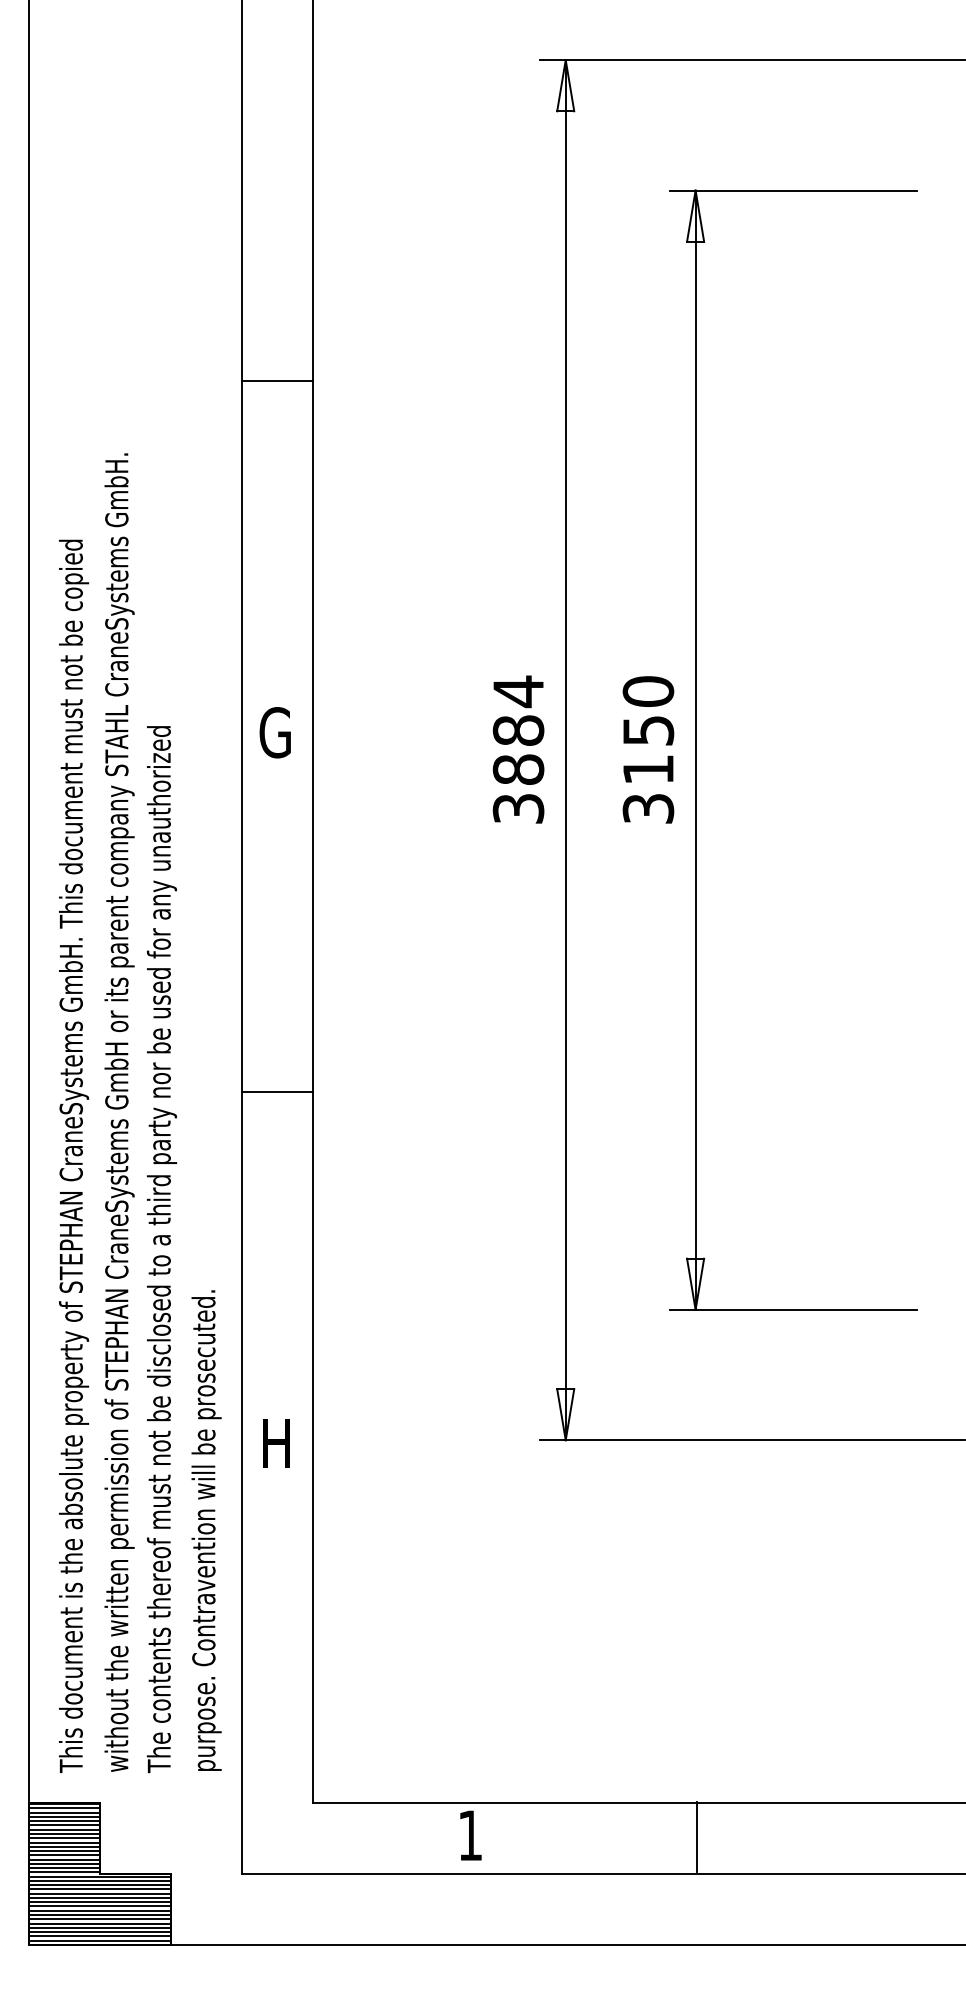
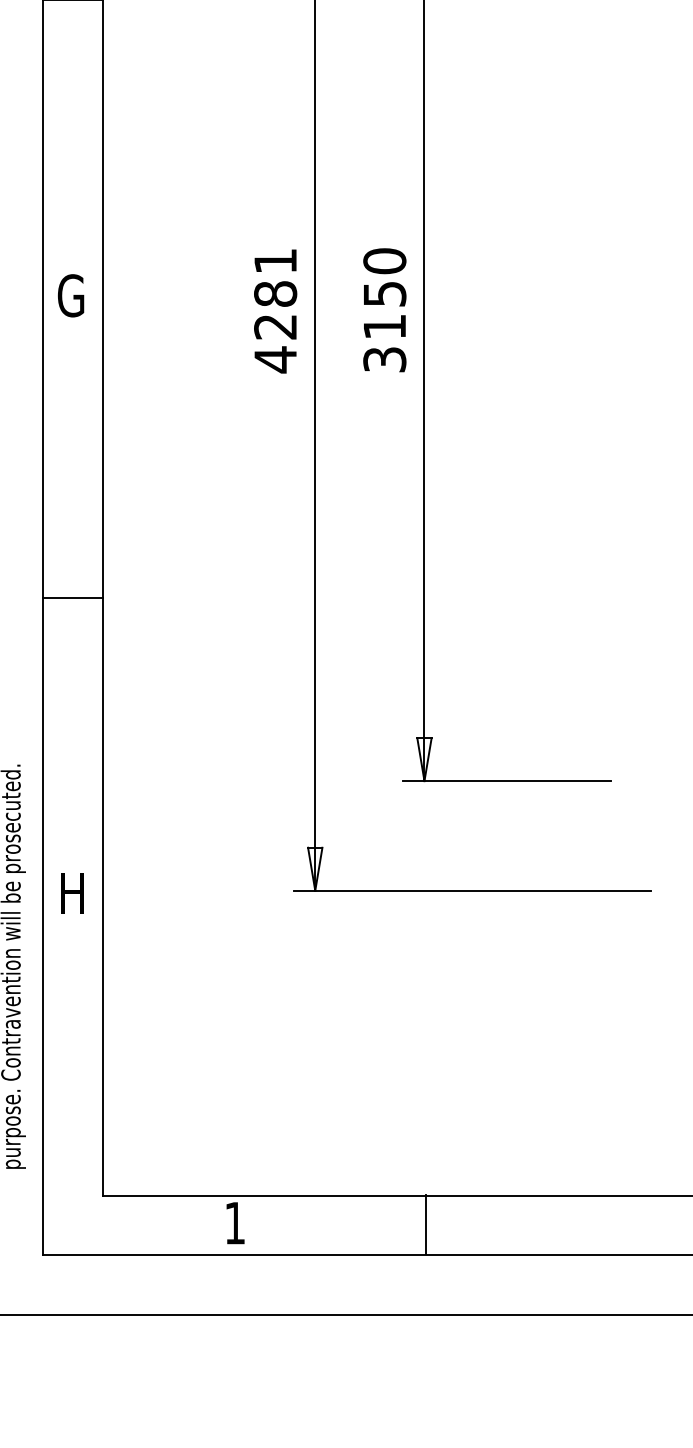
text: (518, 750) -> (275, 310), 3884 -> 4281

